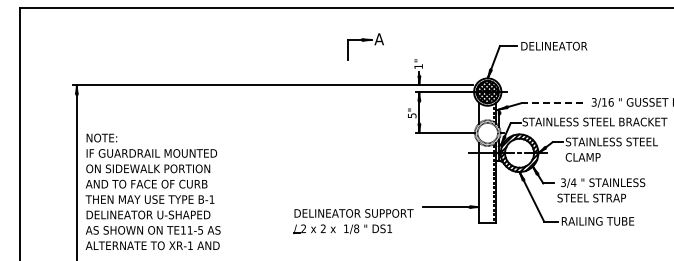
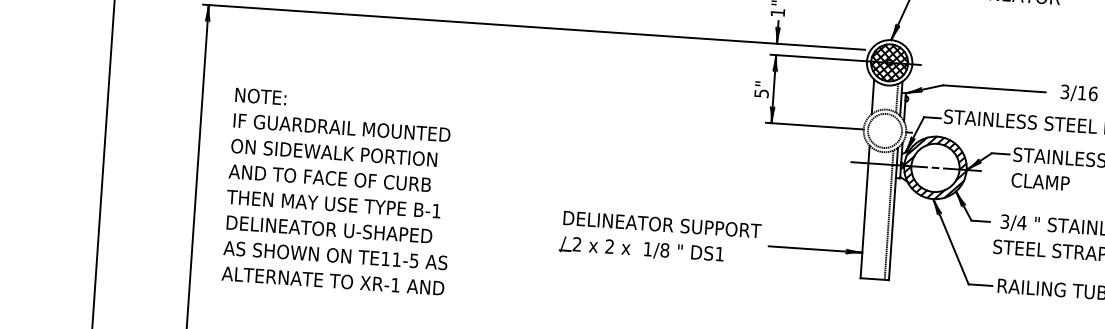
line: (551, 103) -> (994, 88), dashed -> solid
text: (152, 191) -> (338, 190), moved
part: (353, 221) -> (660, 237), moved

